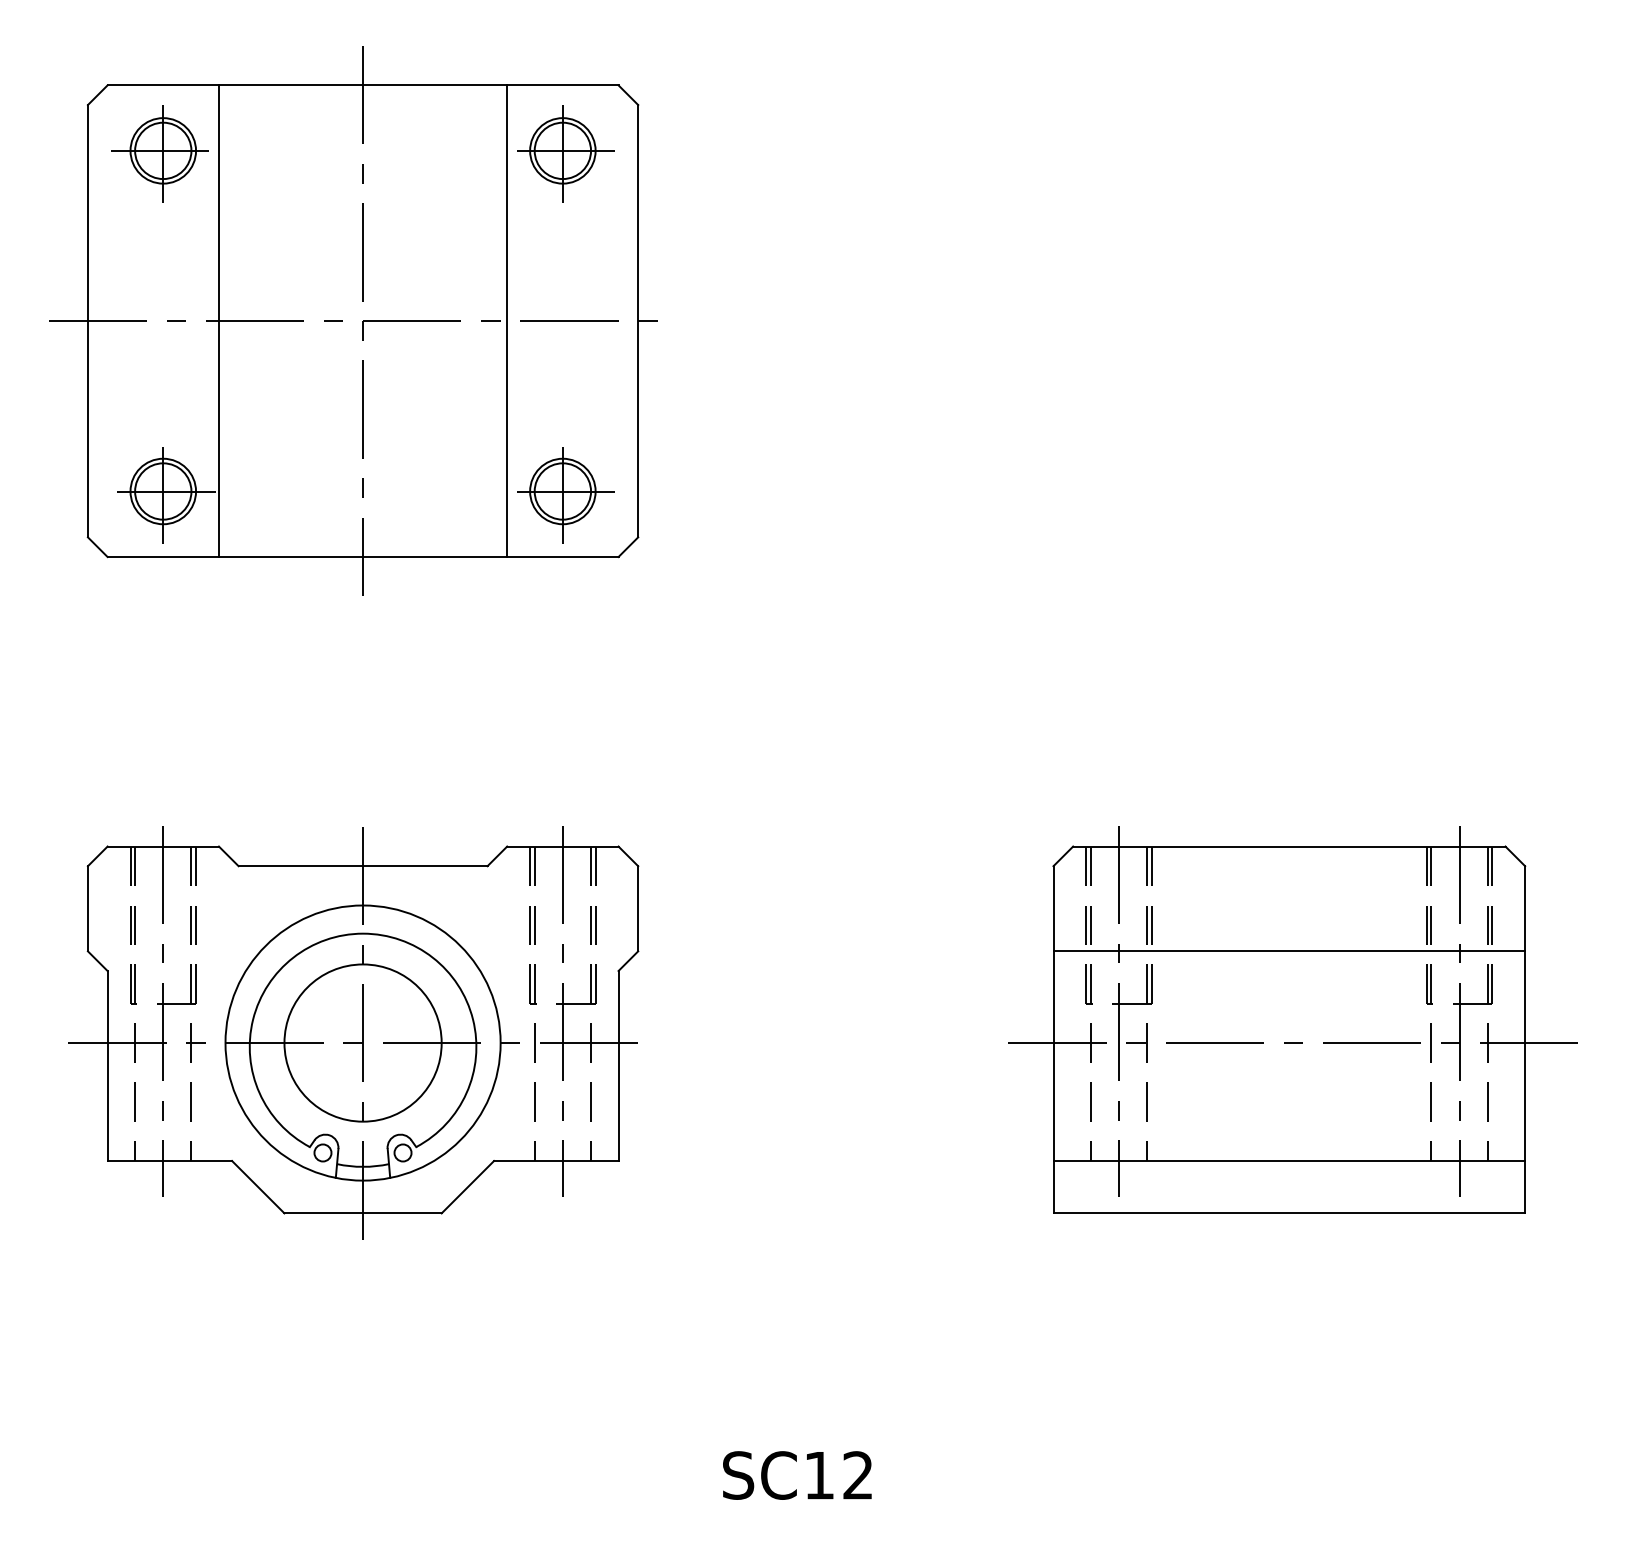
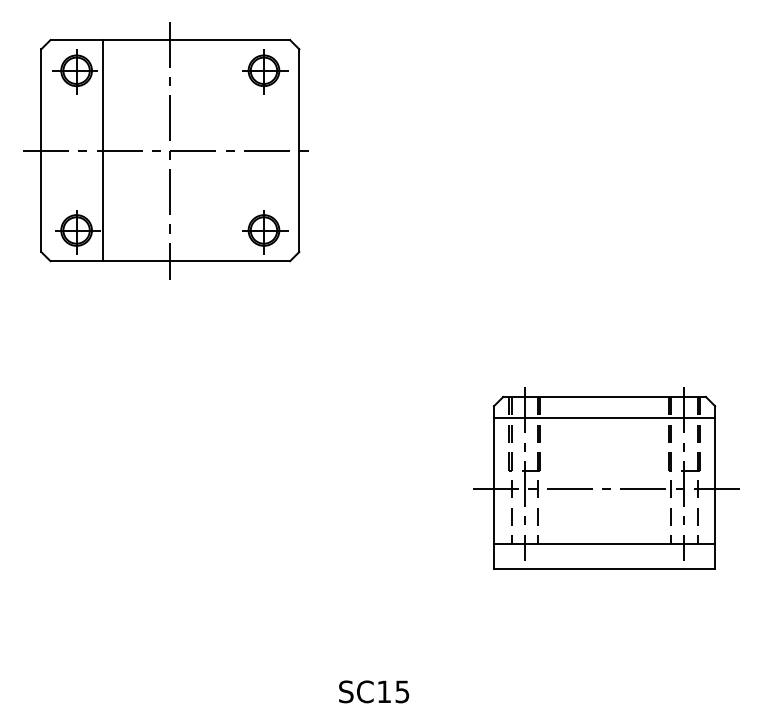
line: (506, 320) -> (237, 150), removed
line: (1289, 952) -> (604, 418), moved
part: (354, 1031) -> (166, 483), removed
text: (858, 1474) -> (402, 691), SC12 -> SC15

